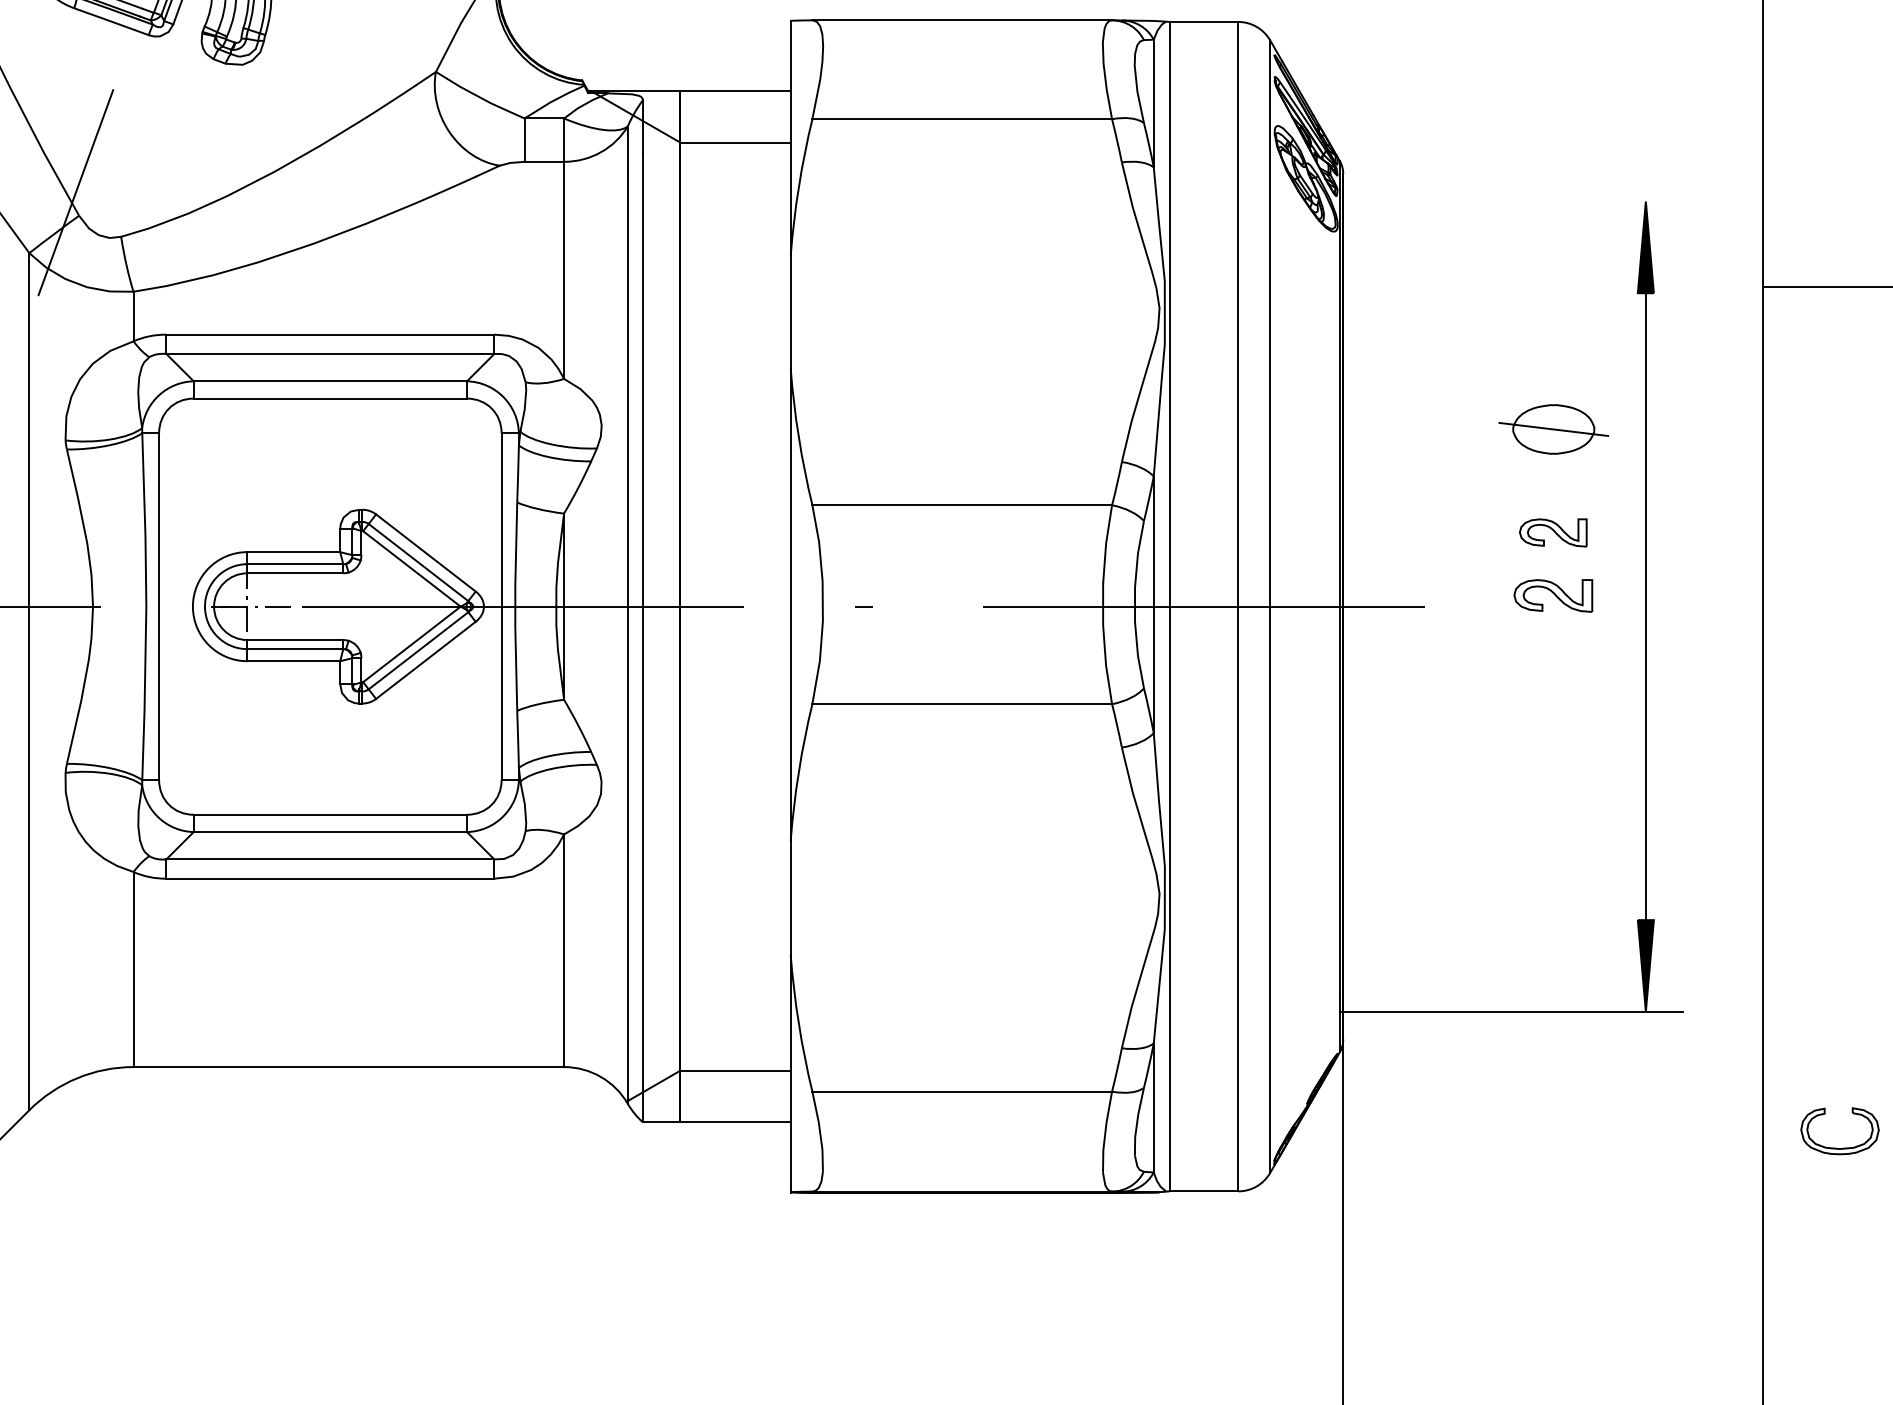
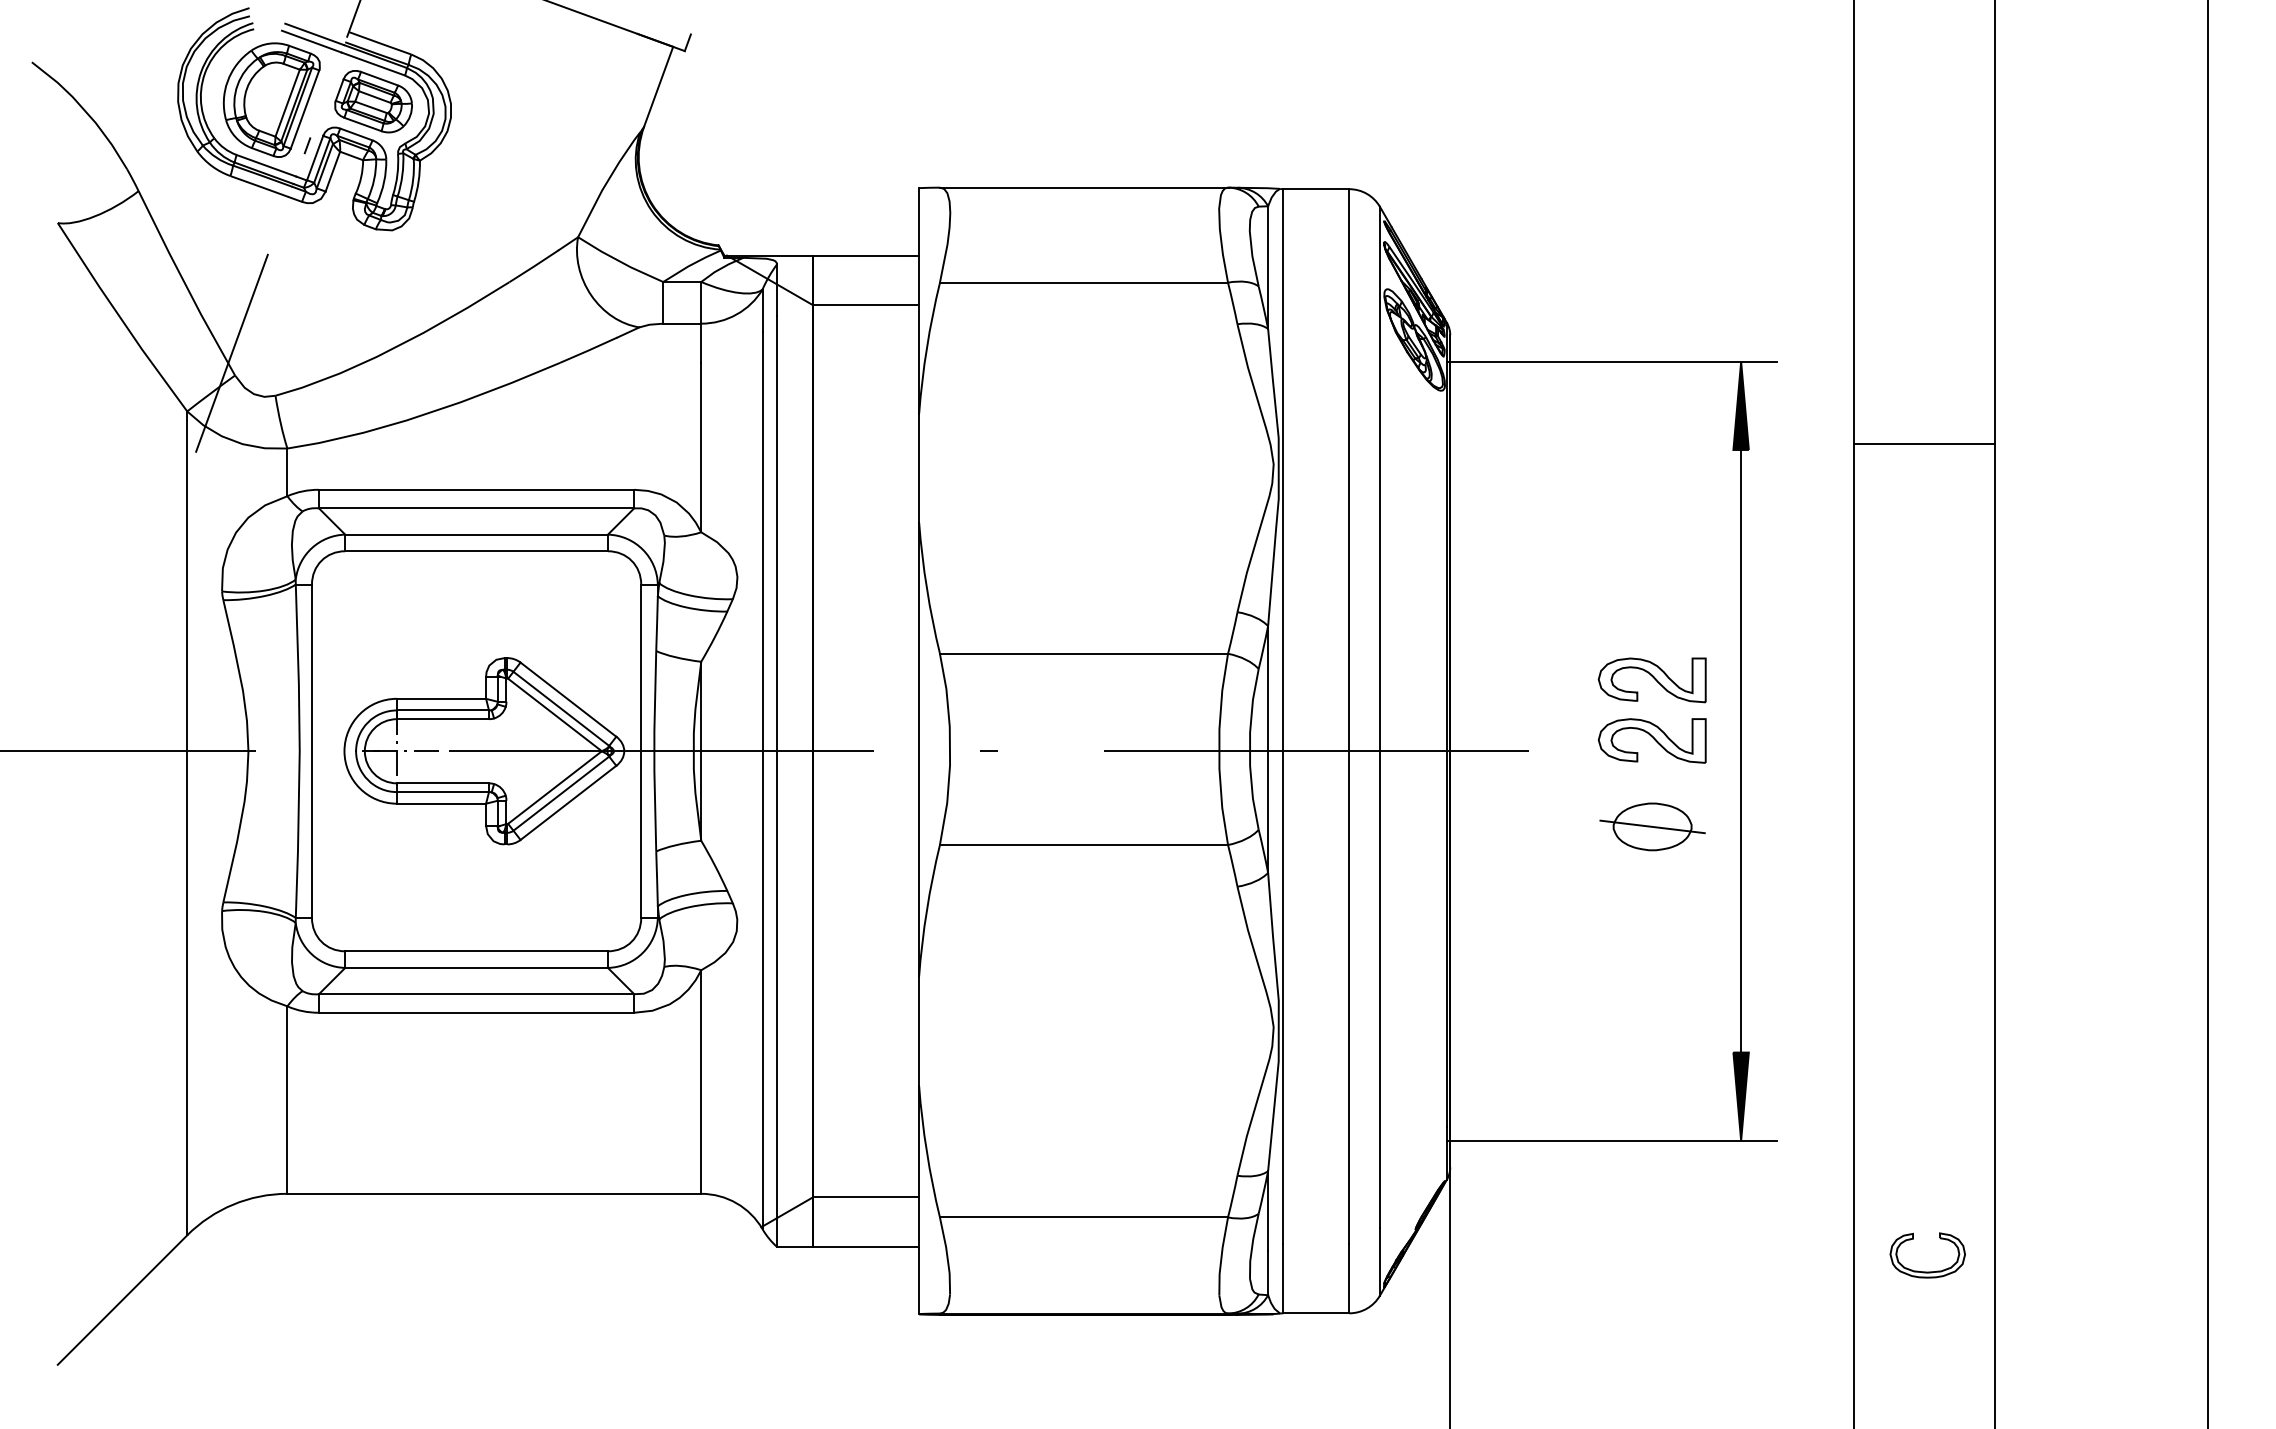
line: (1510, 201) -> (1611, 361), added
part: (1553, 429) -> (1652, 826), moved
part: (1552, 533) -> (1651, 680), size x1.67
part: (1552, 595) -> (1651, 740), size x1.43

